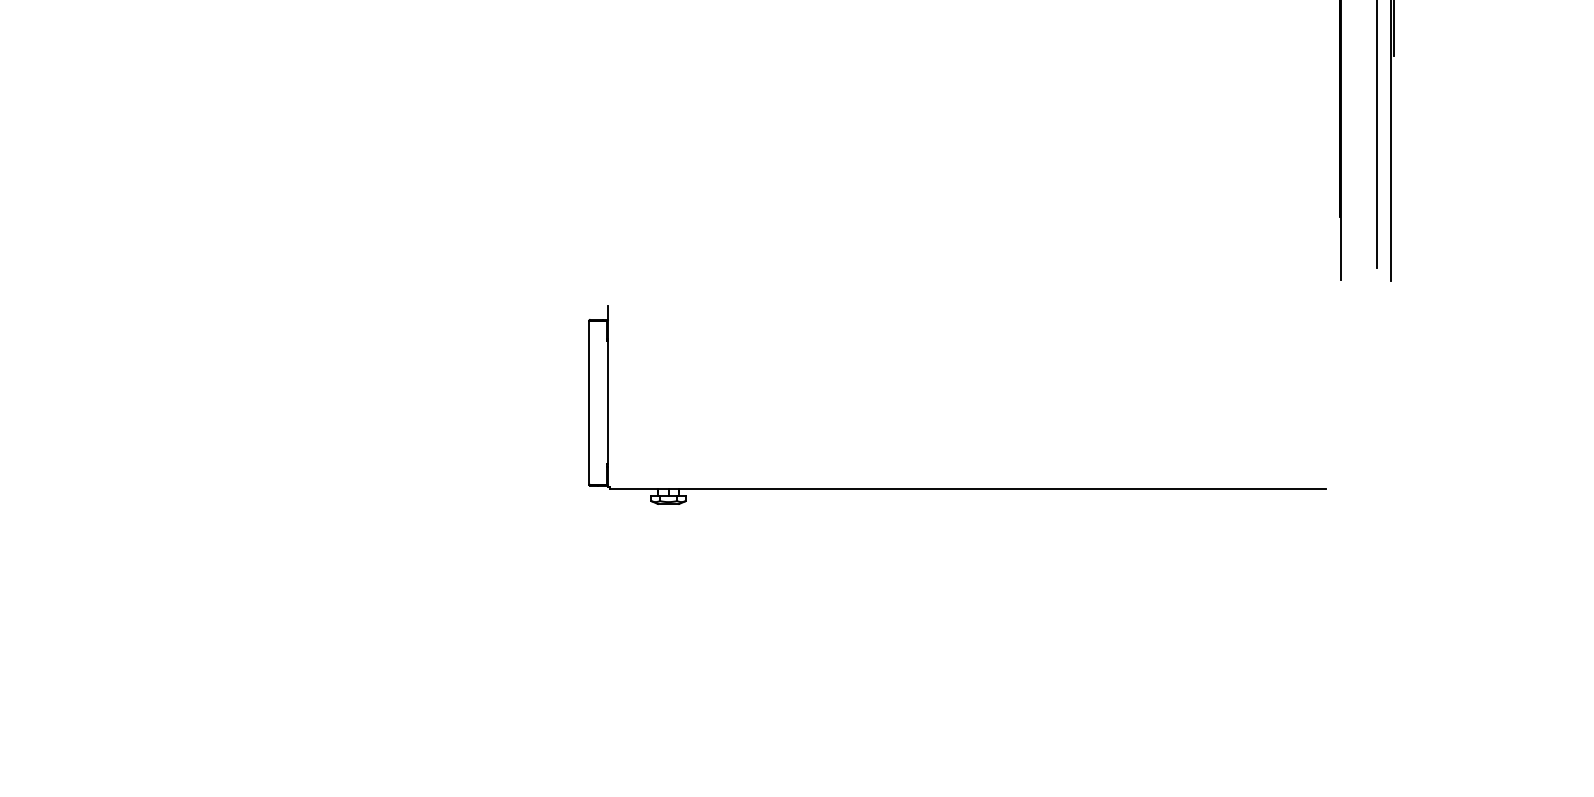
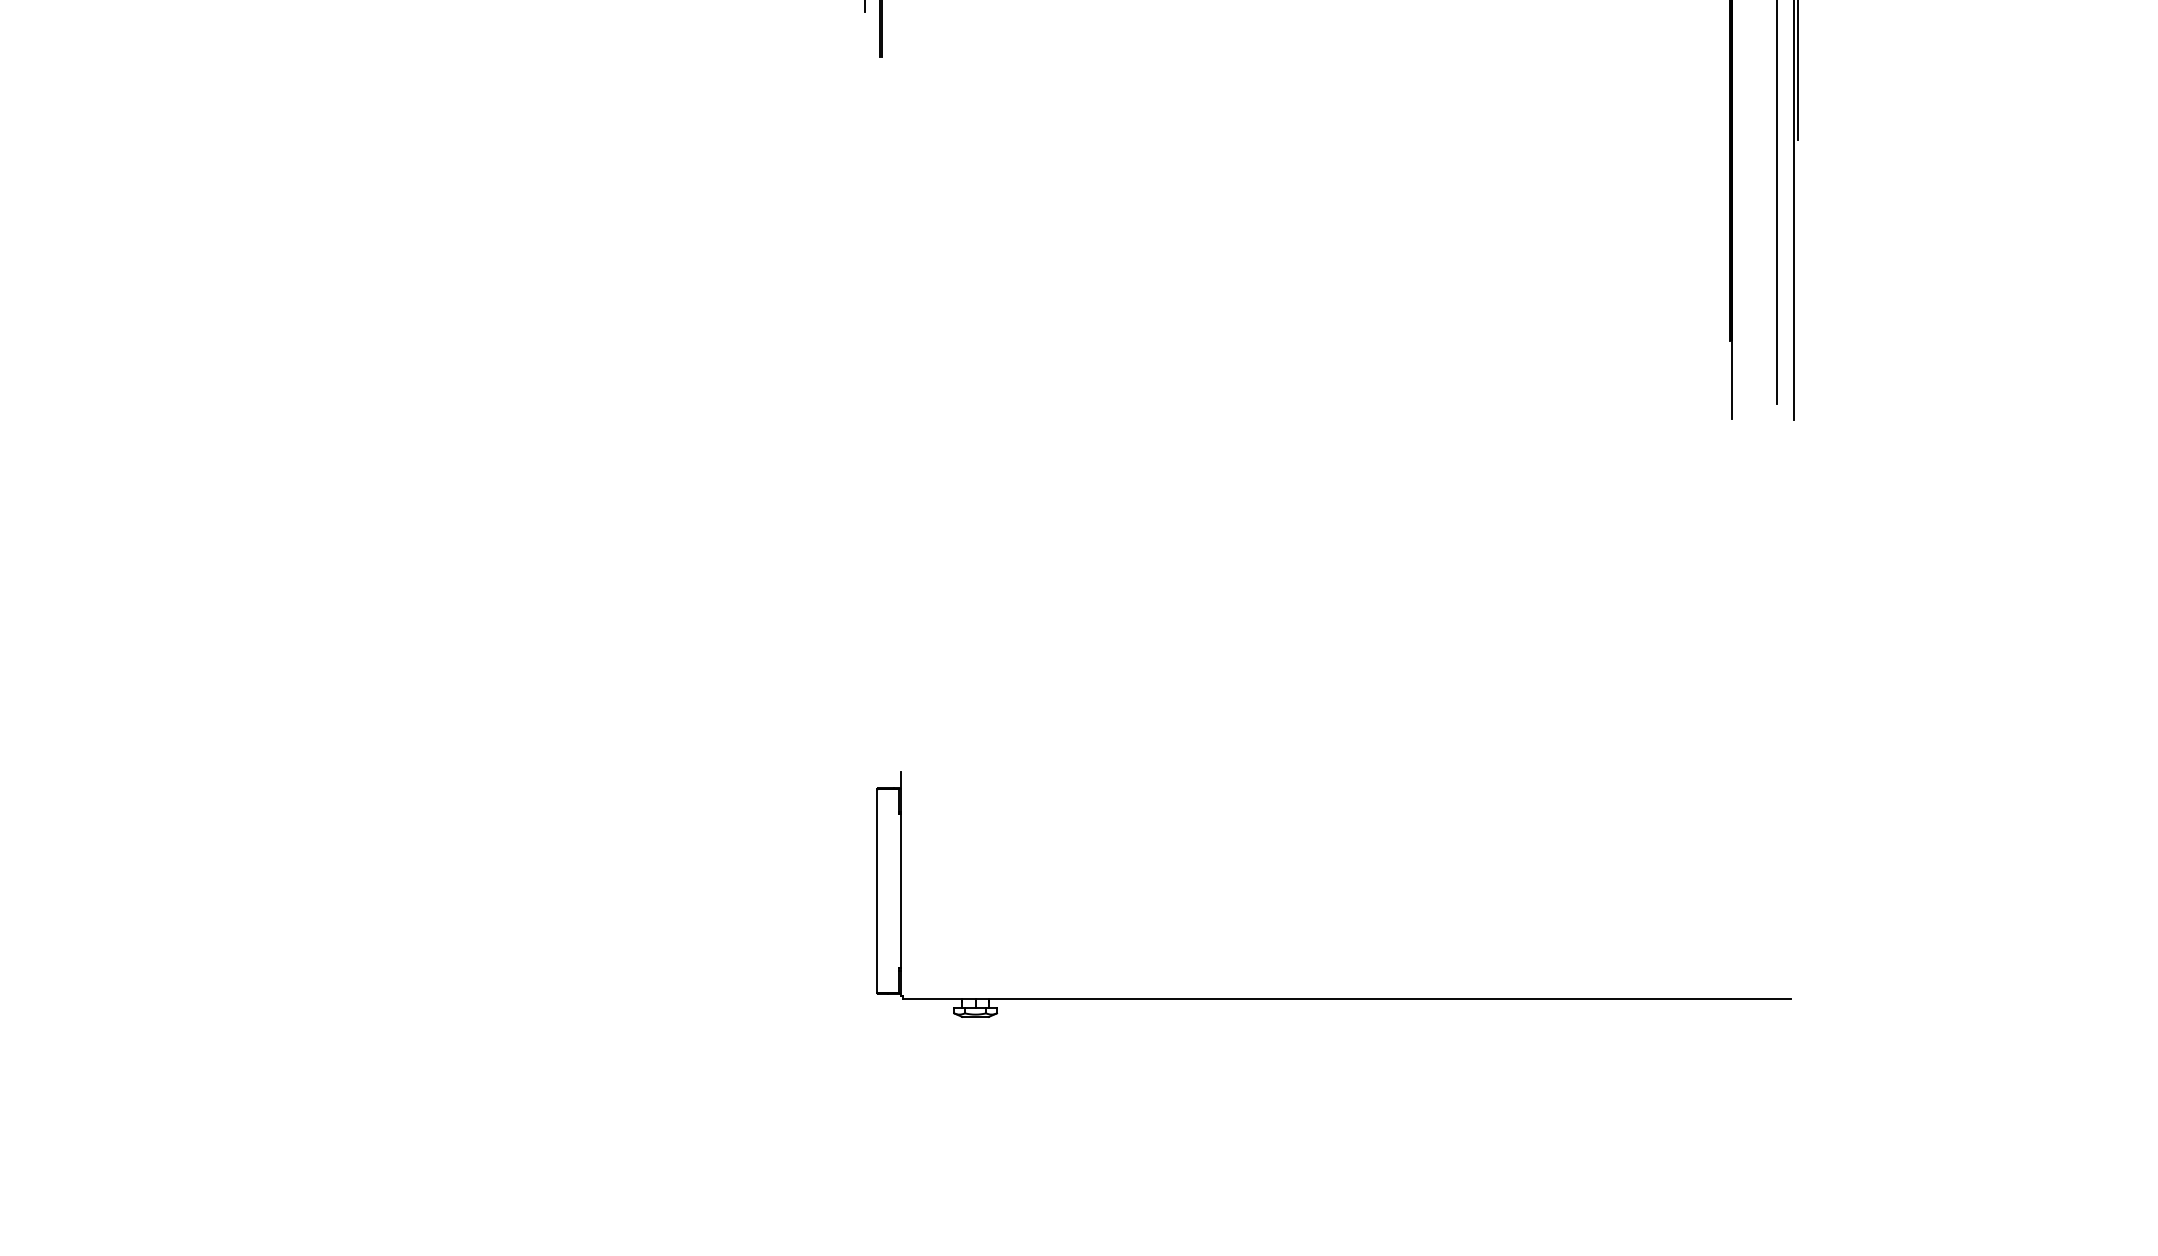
part: (956, 489) -> (1333, 998), moved

